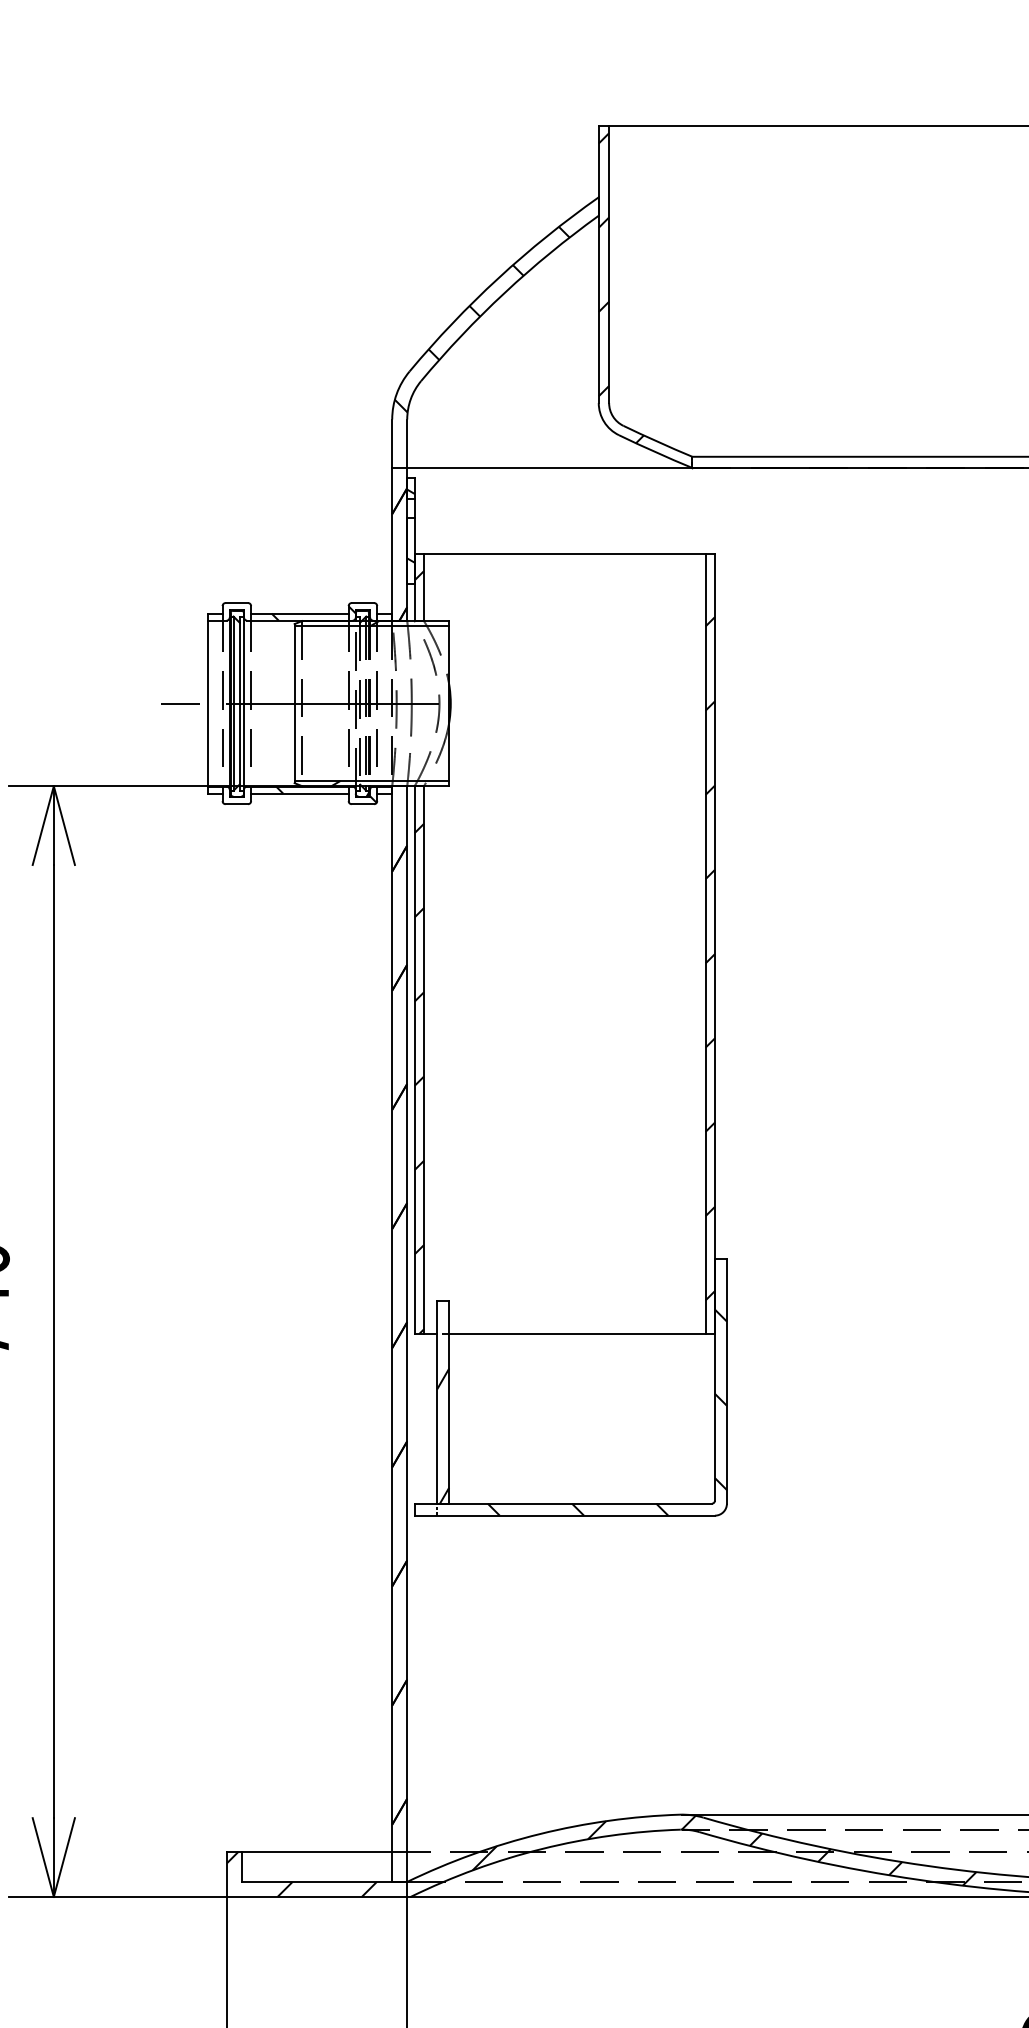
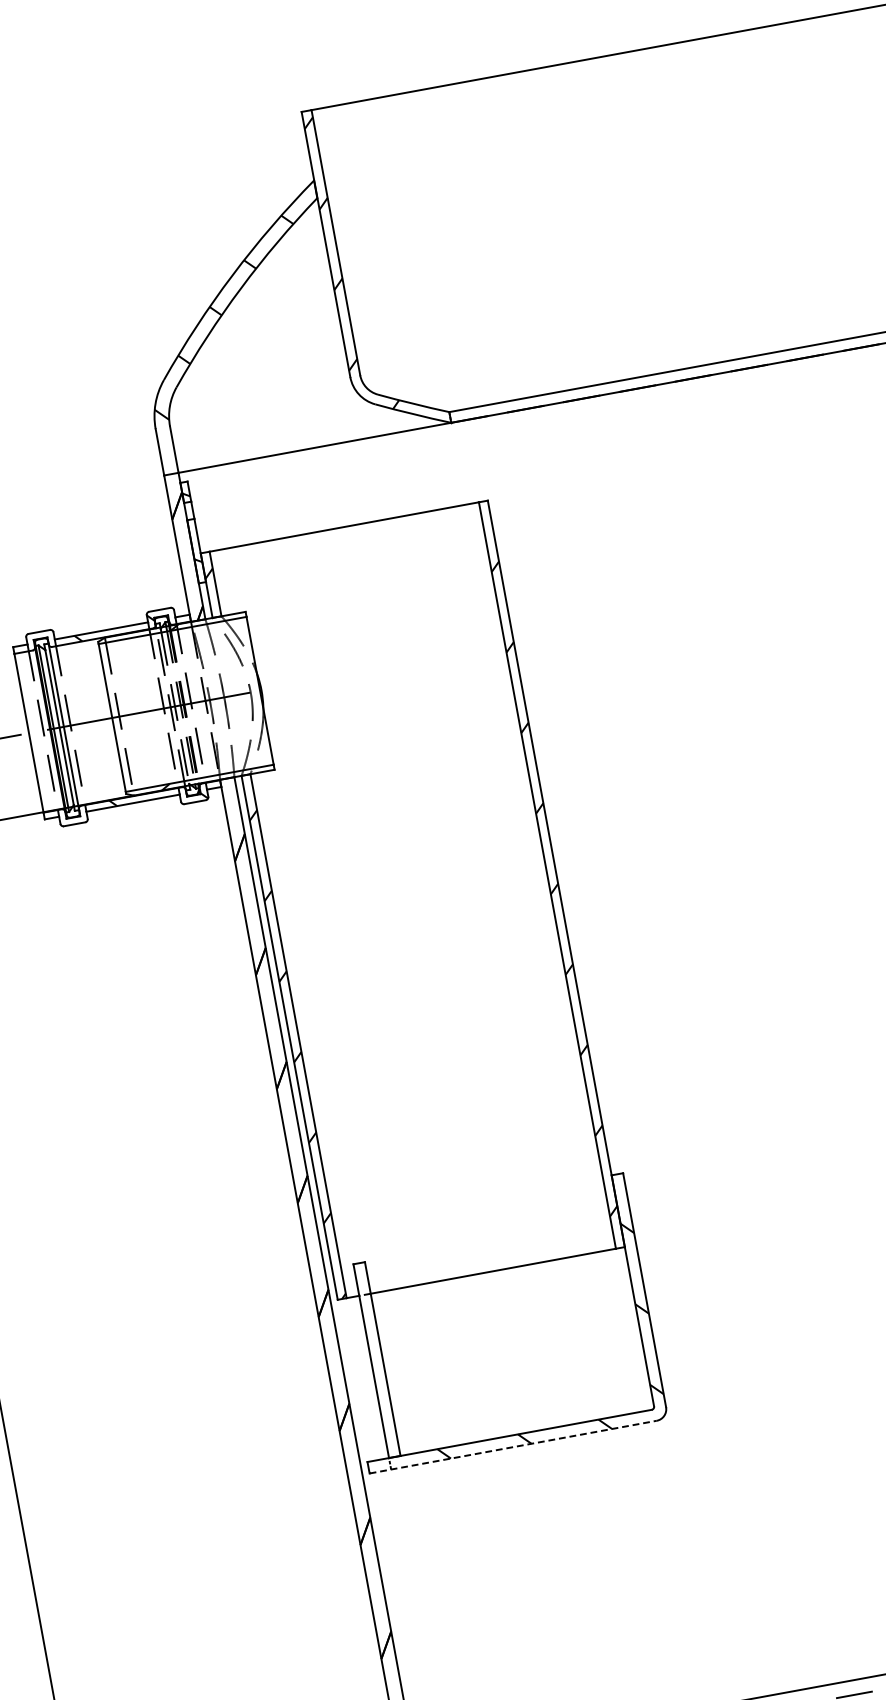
hatch: (443, 1435) -> (383, 1391), removed
line: (565, 1515) -> (513, 1446), solid -> dashed

